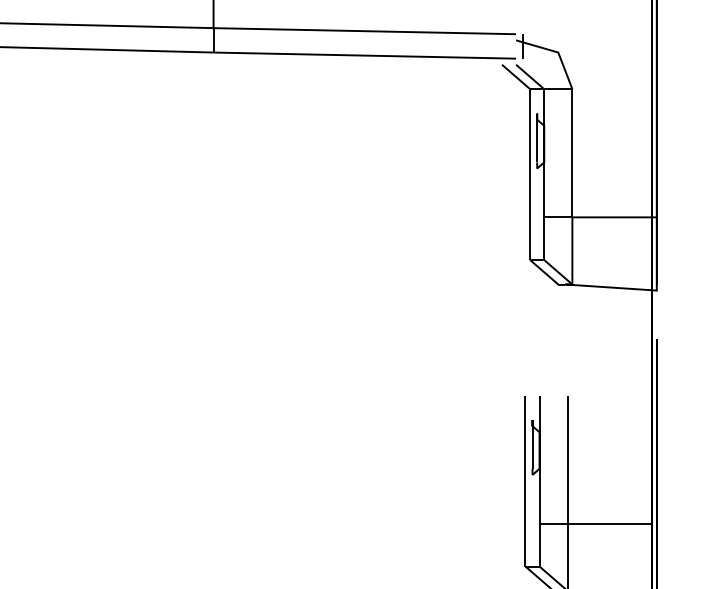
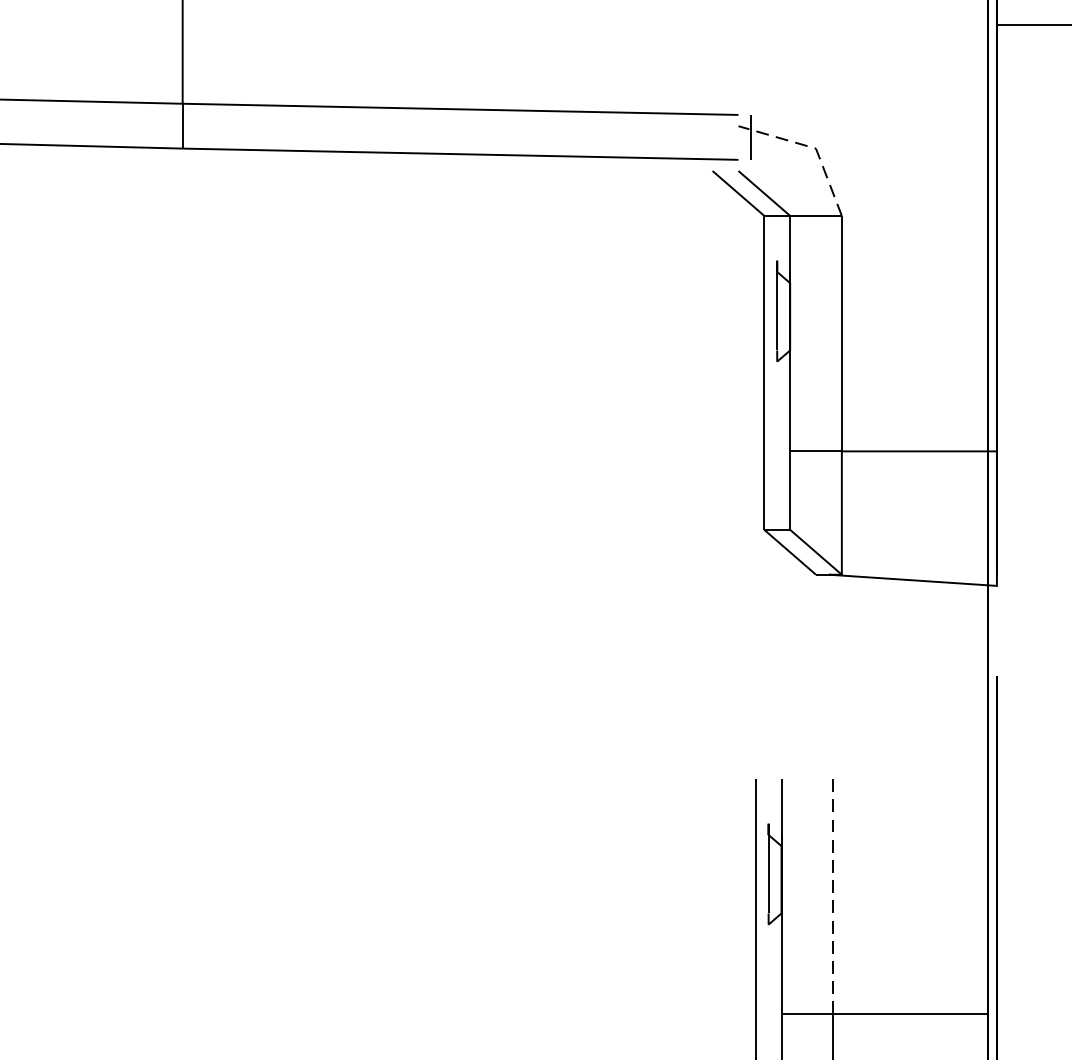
line: (556, 52) -> (812, 148), solid -> dashed
line: (567, 459) -> (832, 896), solid -> dashed

